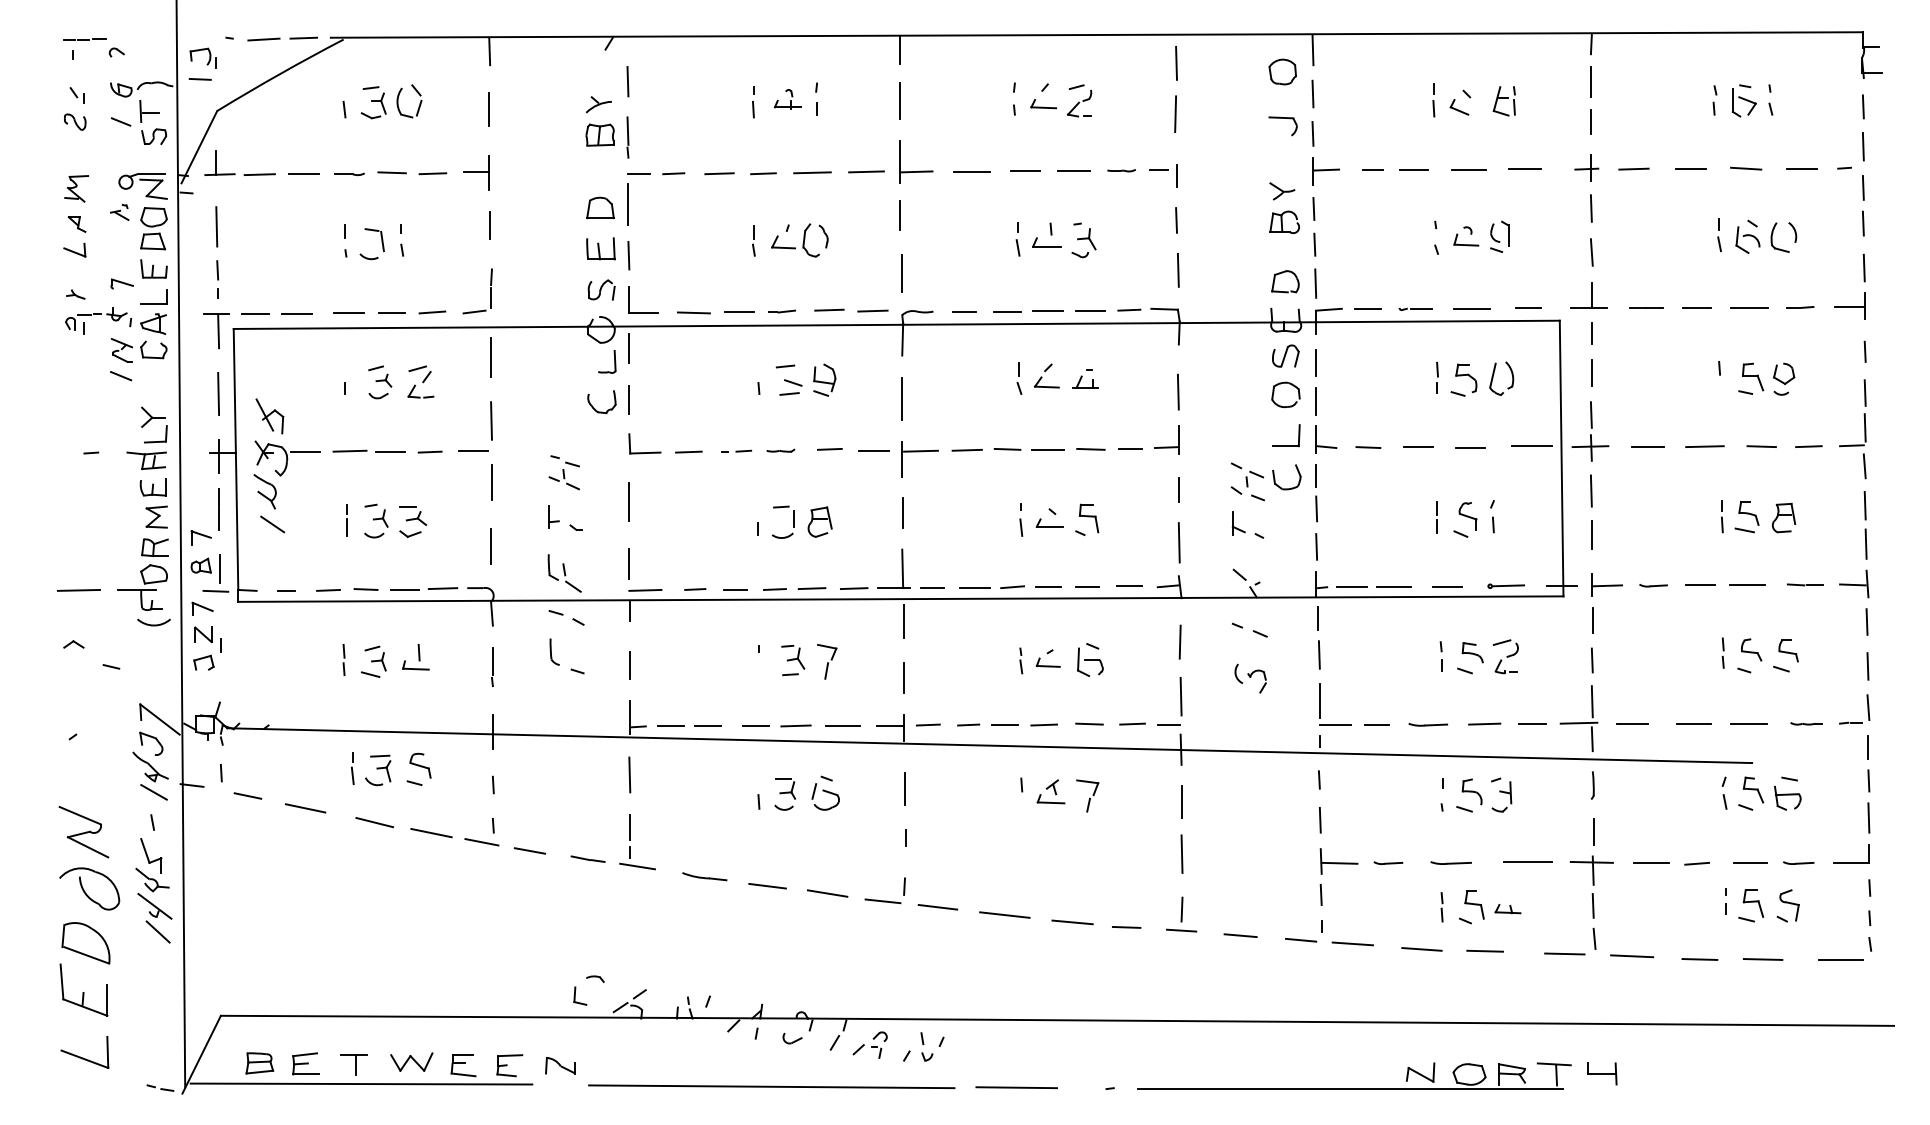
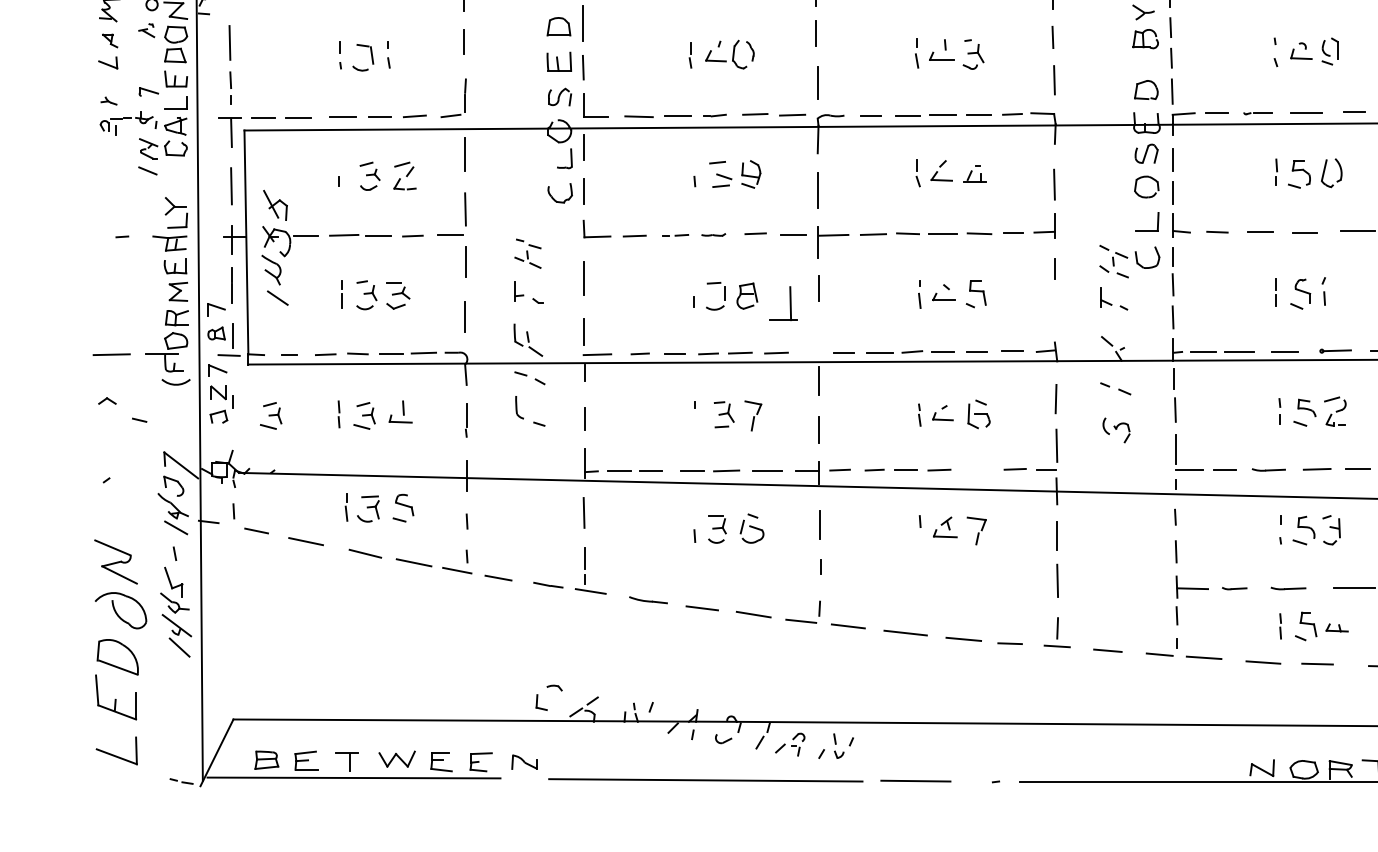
line: (1179, 542) -> (1055, 313), removed
part: (901, 568) -> (789, 303), moved
part: (264, 661) -> (270, 415), added
line: (1089, 723) -> (978, 468), removed

